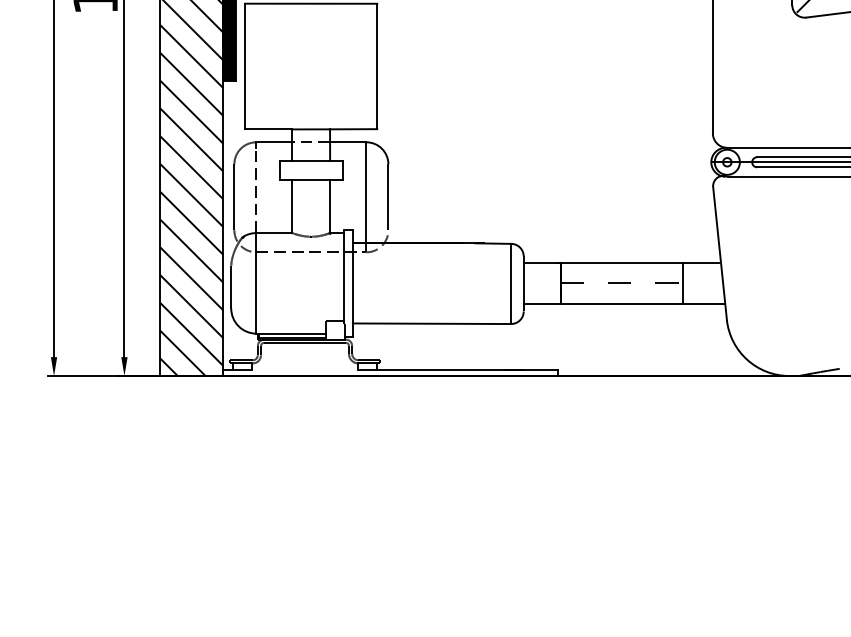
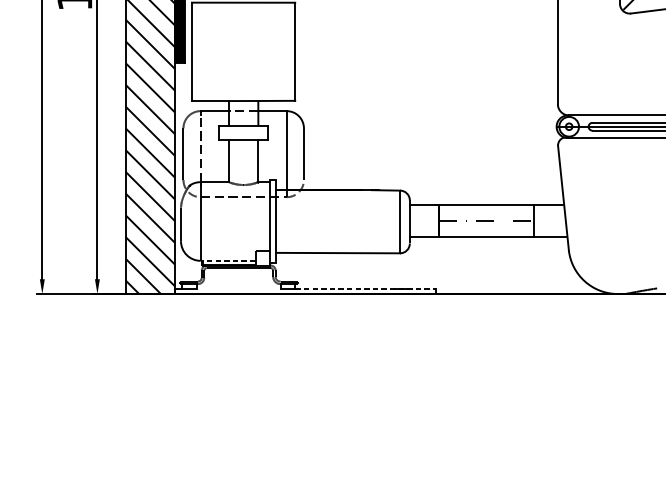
line: (290, 333) -> (227, 260), solid -> dashed
line: (467, 369) -> (365, 288), solid -> dashed

